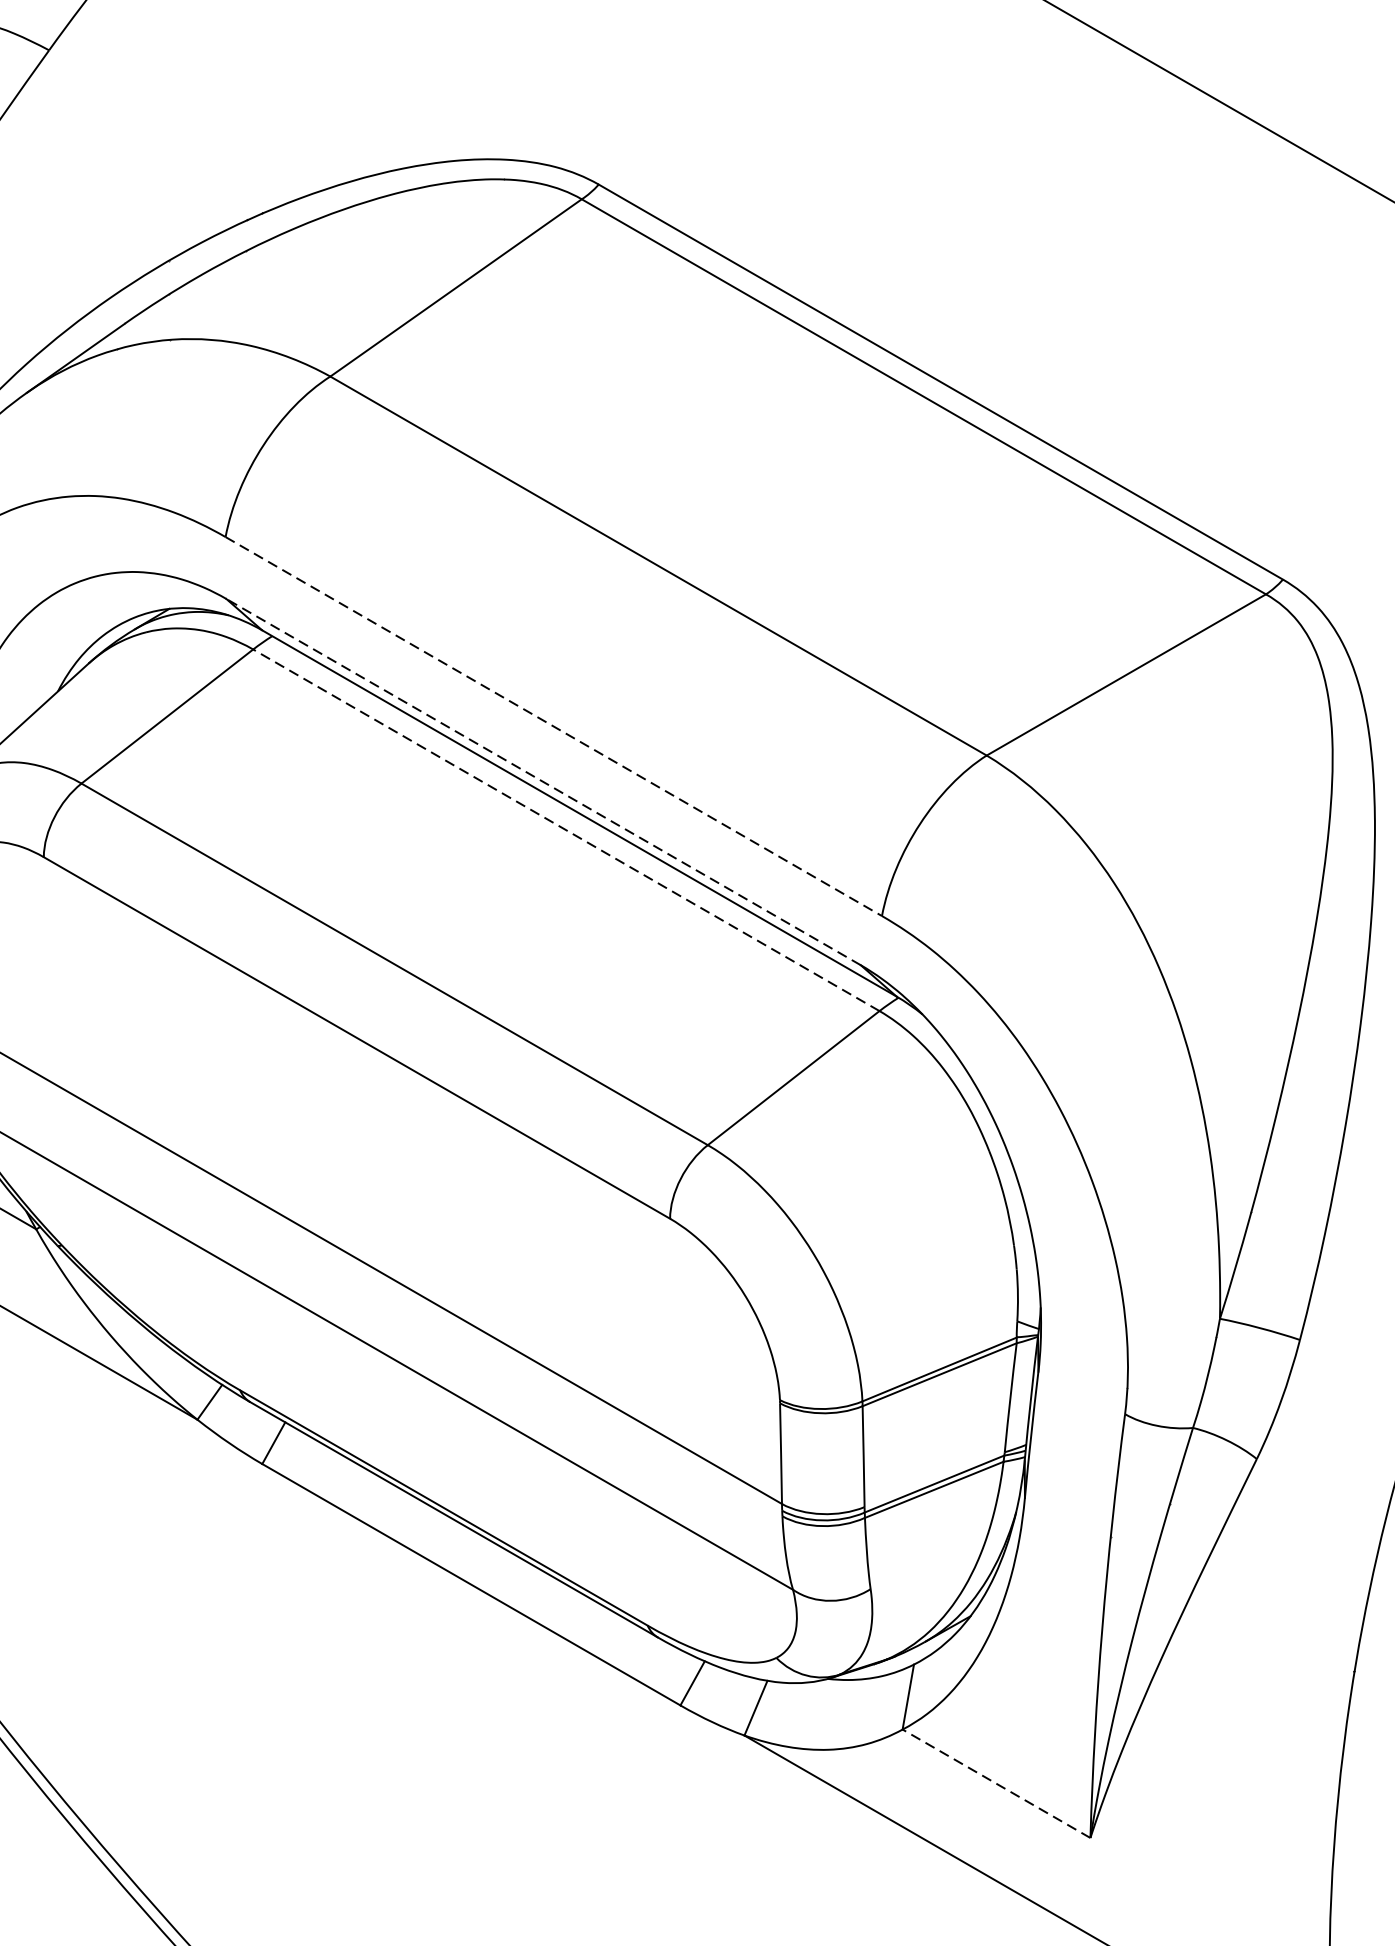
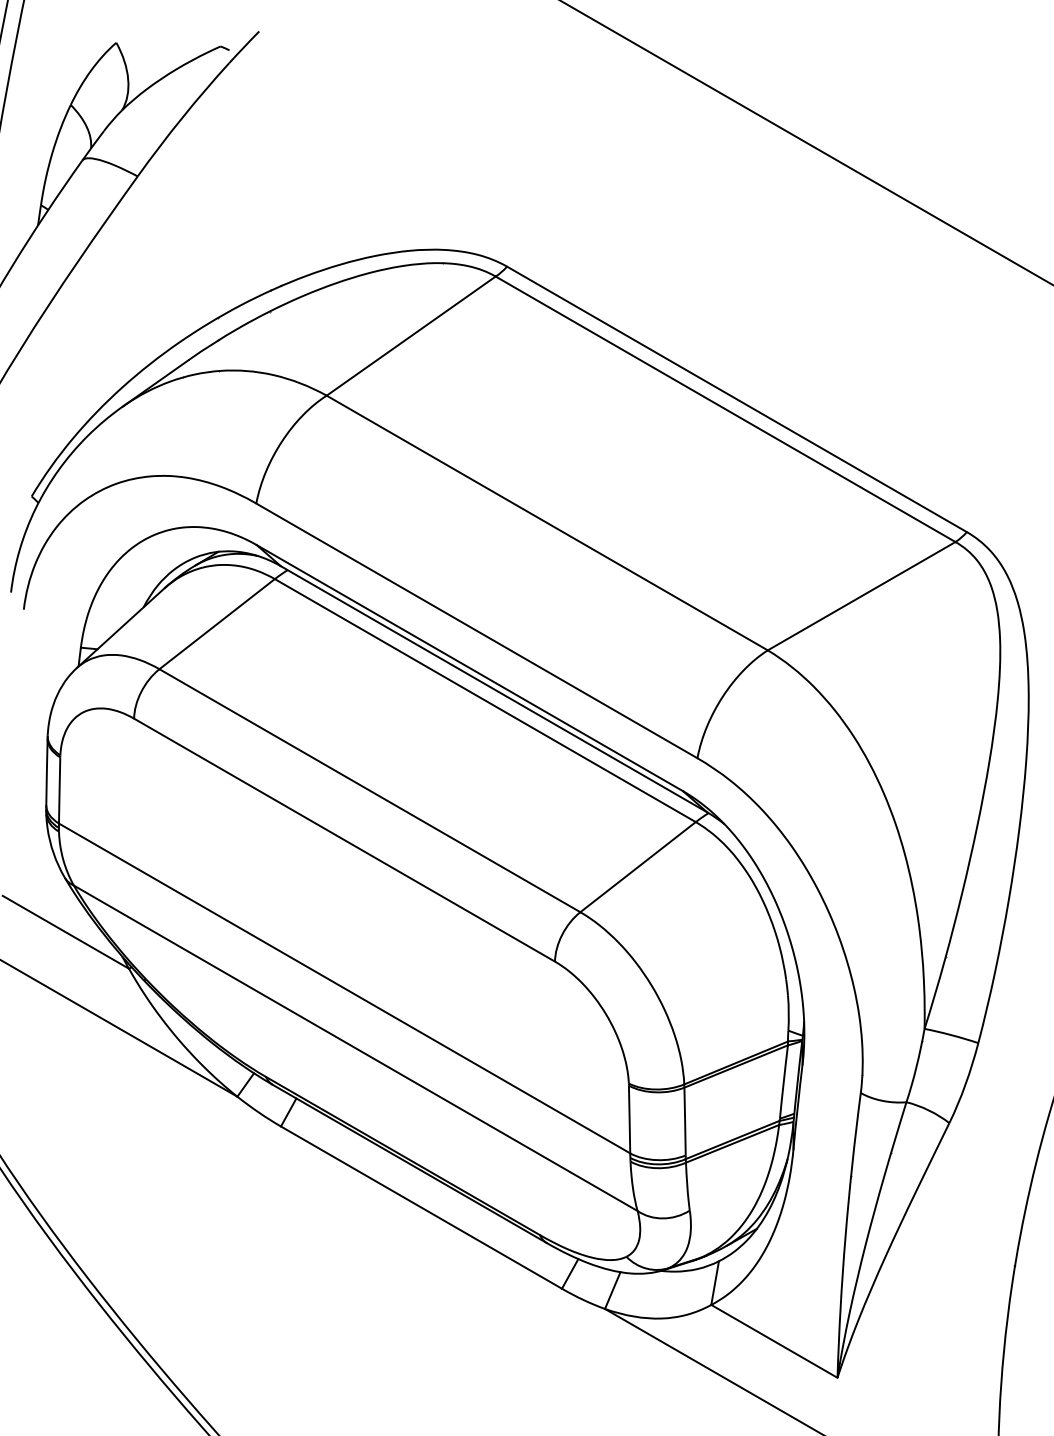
line: (553, 725) -> (476, 630), dashed -> solid
line: (542, 781) -> (469, 667), dashed -> solid
line: (565, 830) -> (484, 700), dashed -> solid
line: (996, 1783) -> (774, 1341), dashed -> solid

